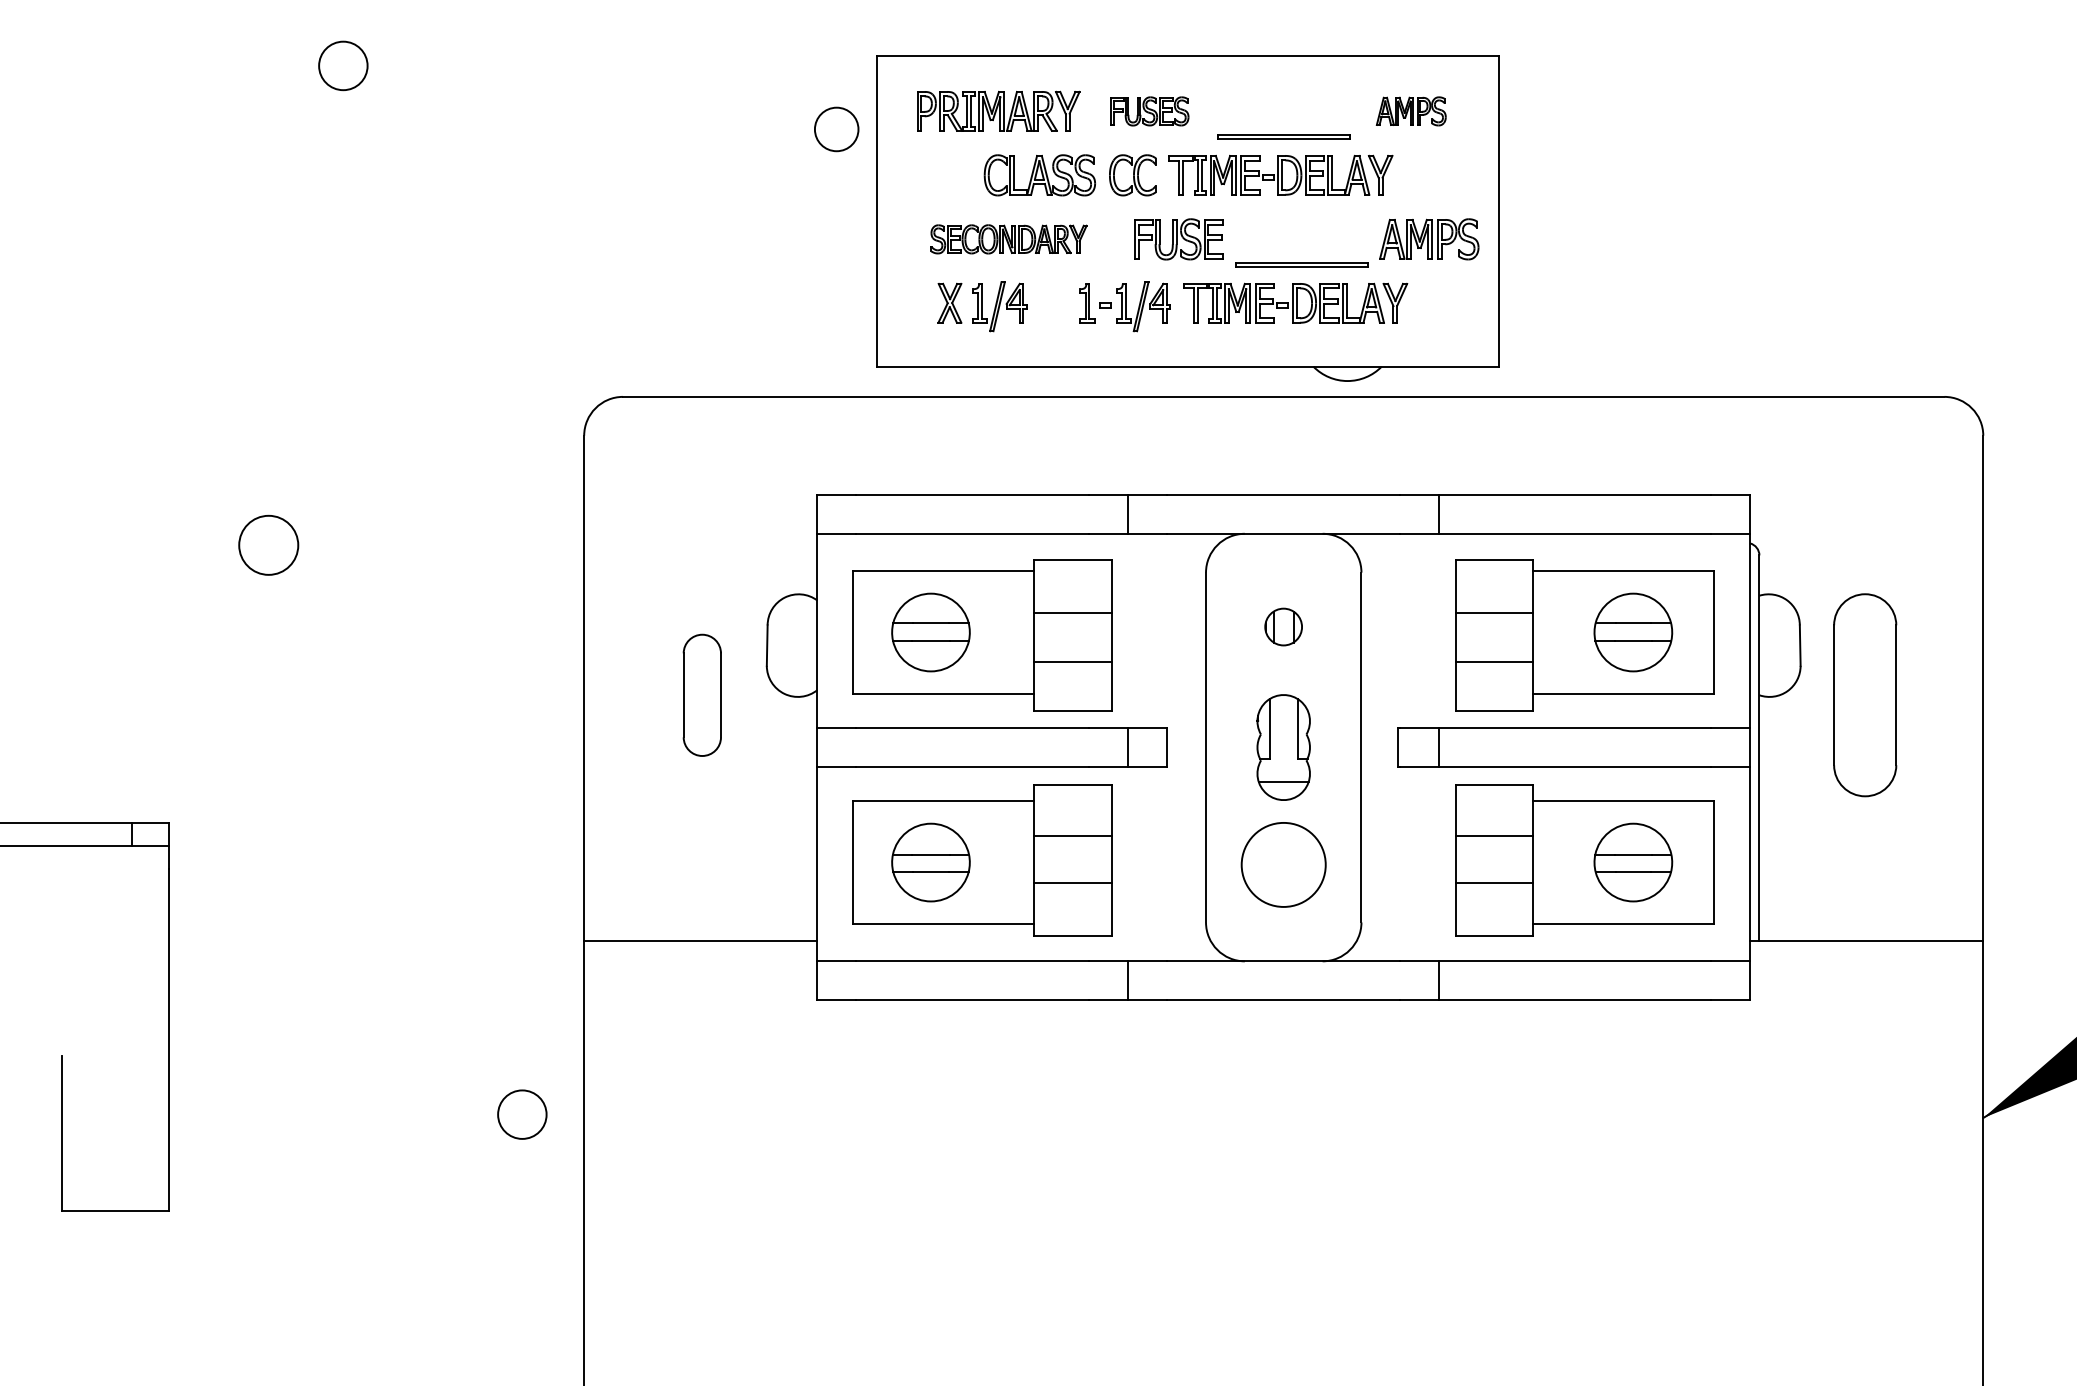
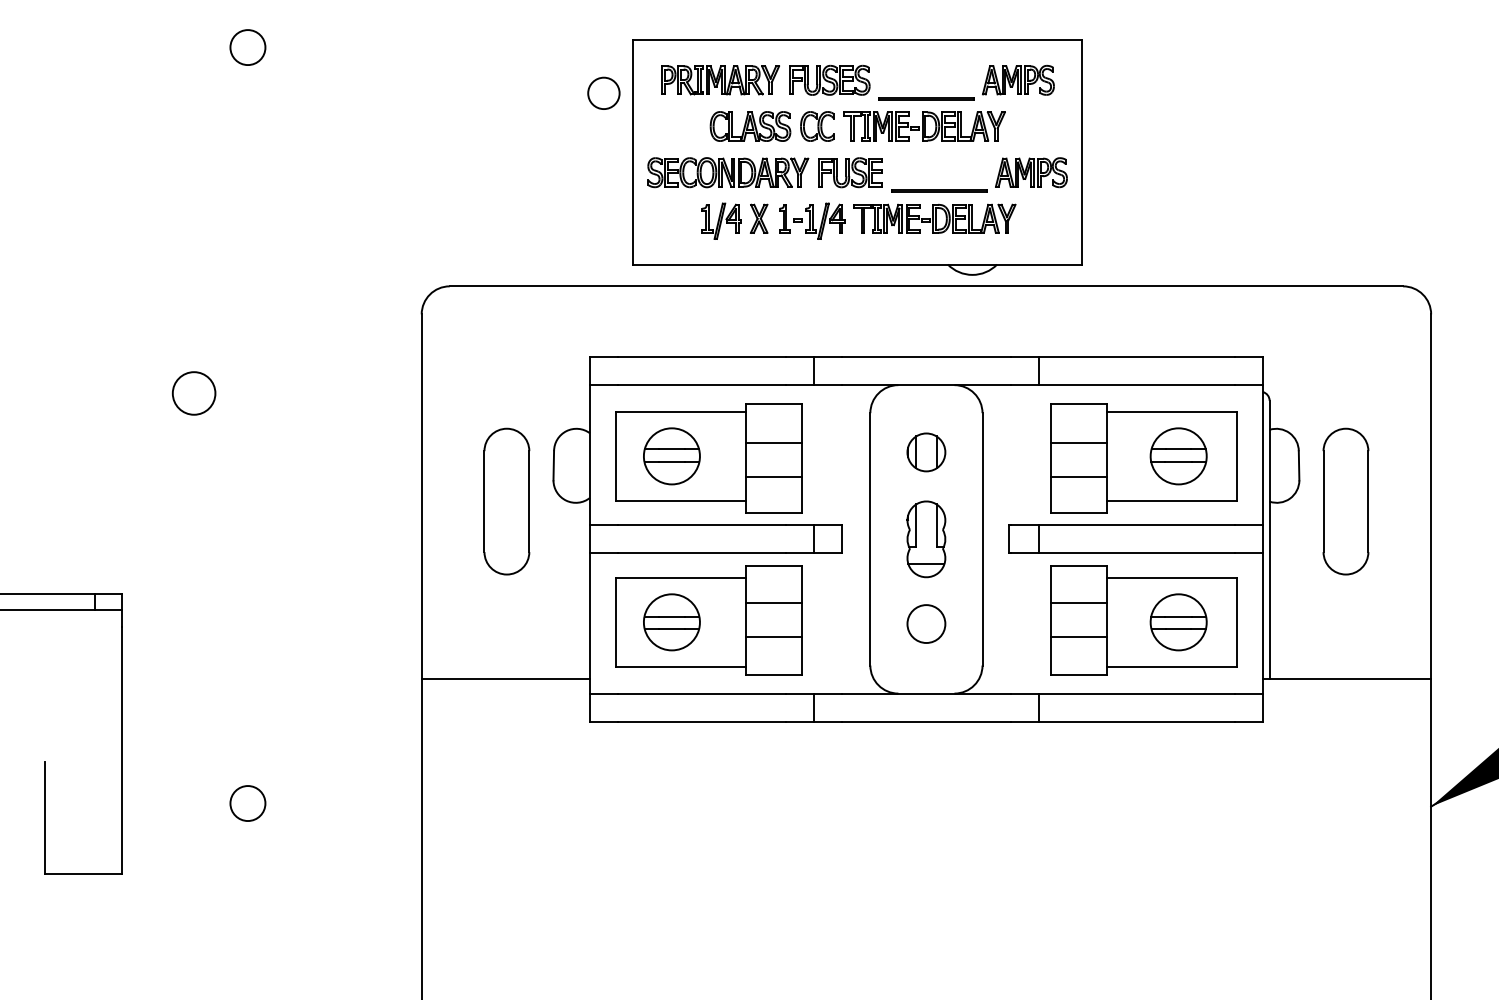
part: (1149, 111) -> (829, 80), size x1.43
part: (1411, 111) -> (1018, 80), size x1.43
part: (1008, 239) -> (727, 172), size x1.43
part: (949, 302) -> (758, 218), moved
part: (1283, 626) -> (926, 452), size x1.43
part: (702, 695) -> (507, 501), size x1.67
circle: (1283, 864) -> (926, 623), size x0.62
circle: (522, 1114) -> (248, 803), moved

